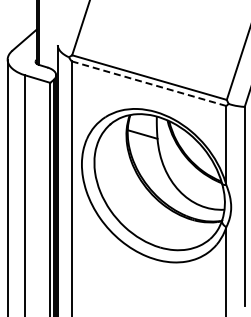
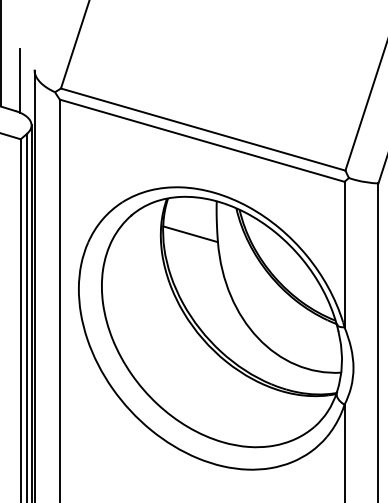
line: (50, 50) -> (21, 79), added
line: (148, 83) -> (201, 140), dashed -> solid

